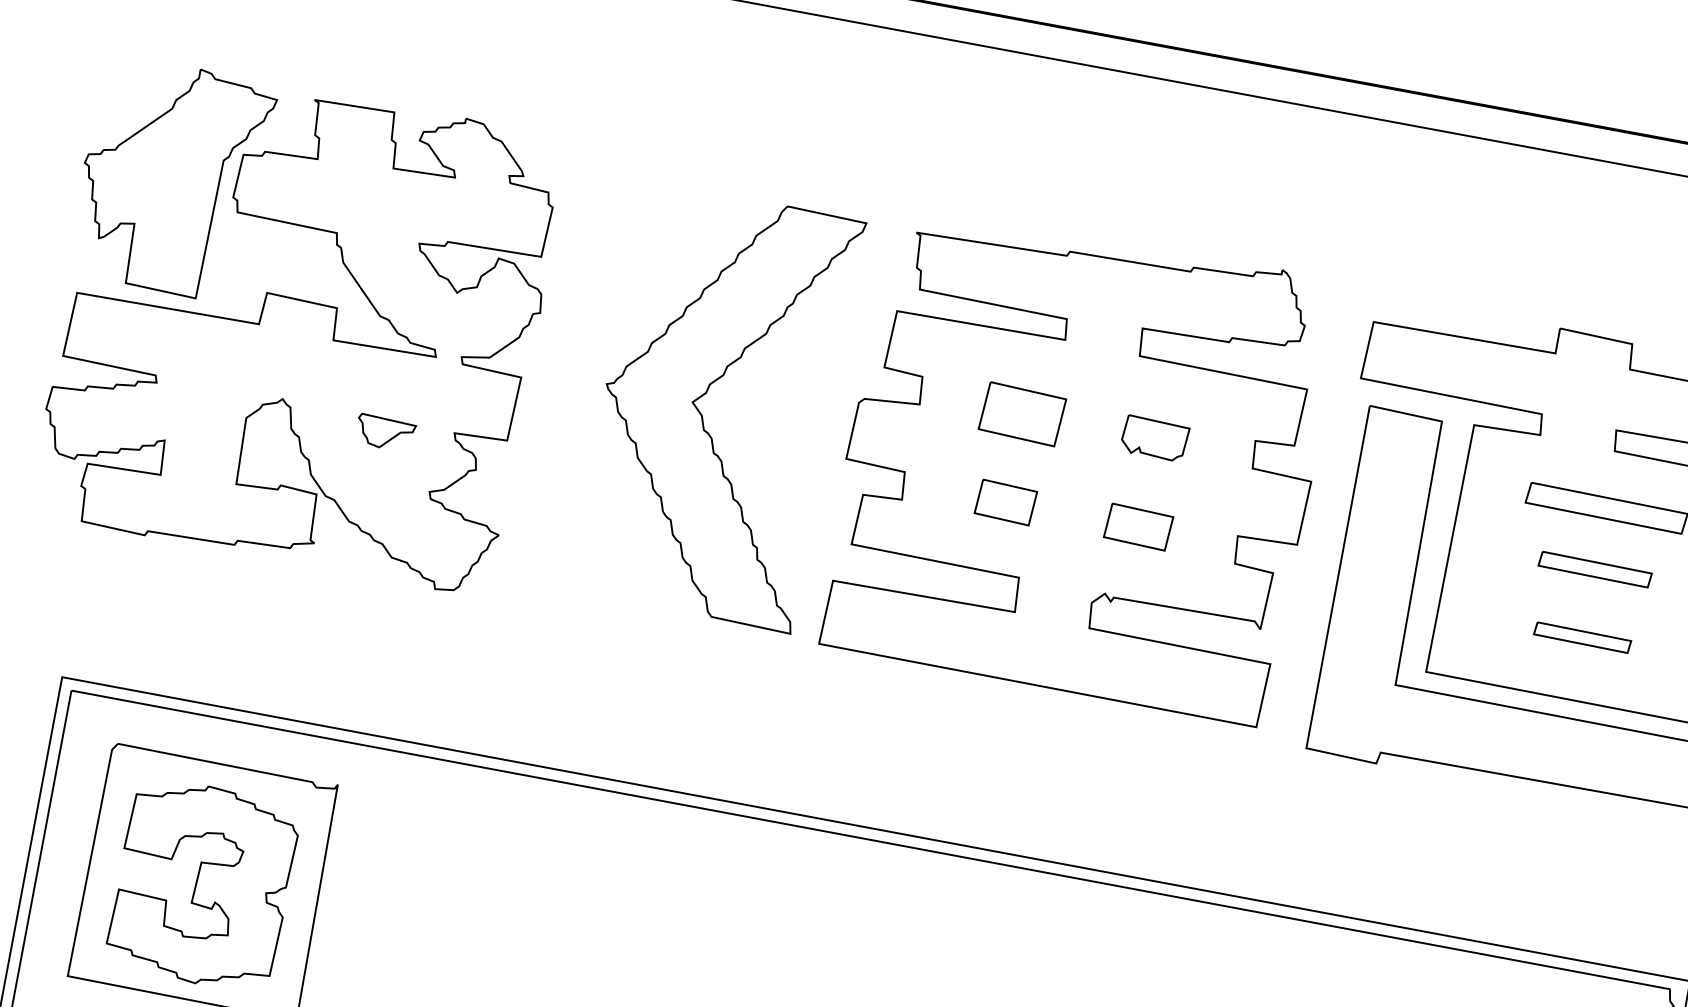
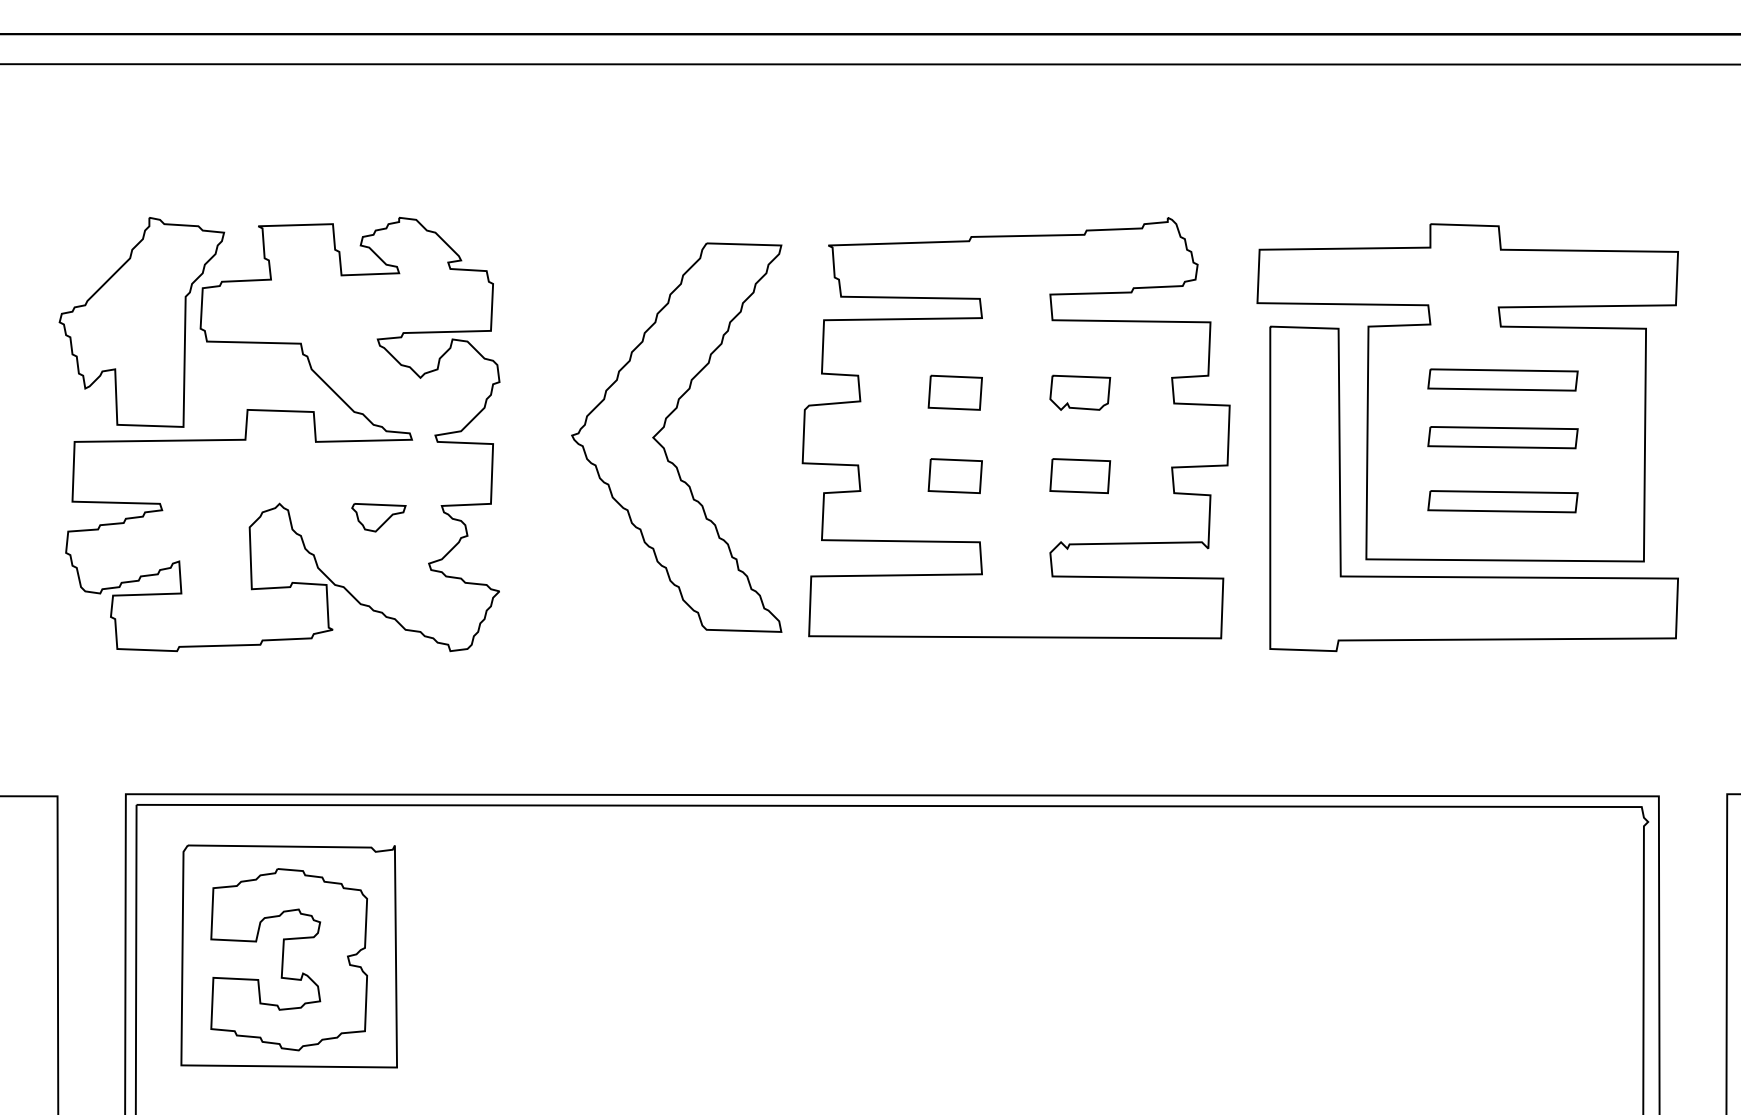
part: (1021, 413) -> (954, 392), size x0.71
part: (1594, 569) -> (1502, 437), size x1.43
part: (1582, 637) -> (1502, 501), size x1.67

